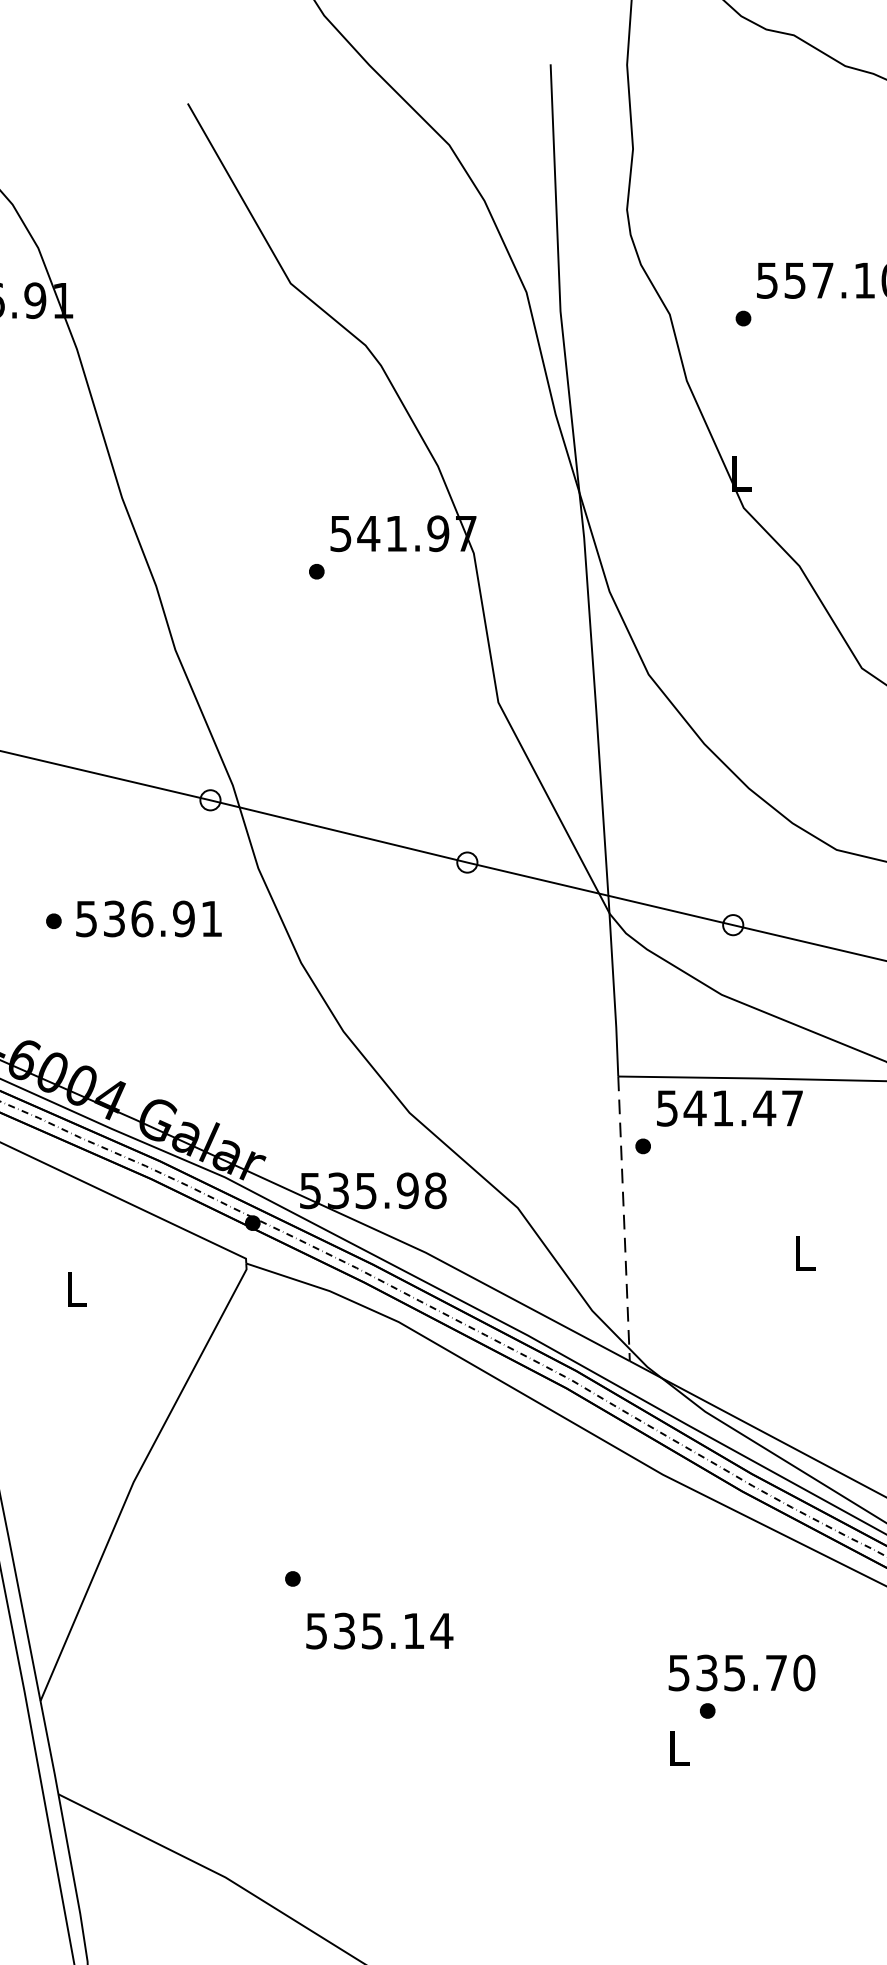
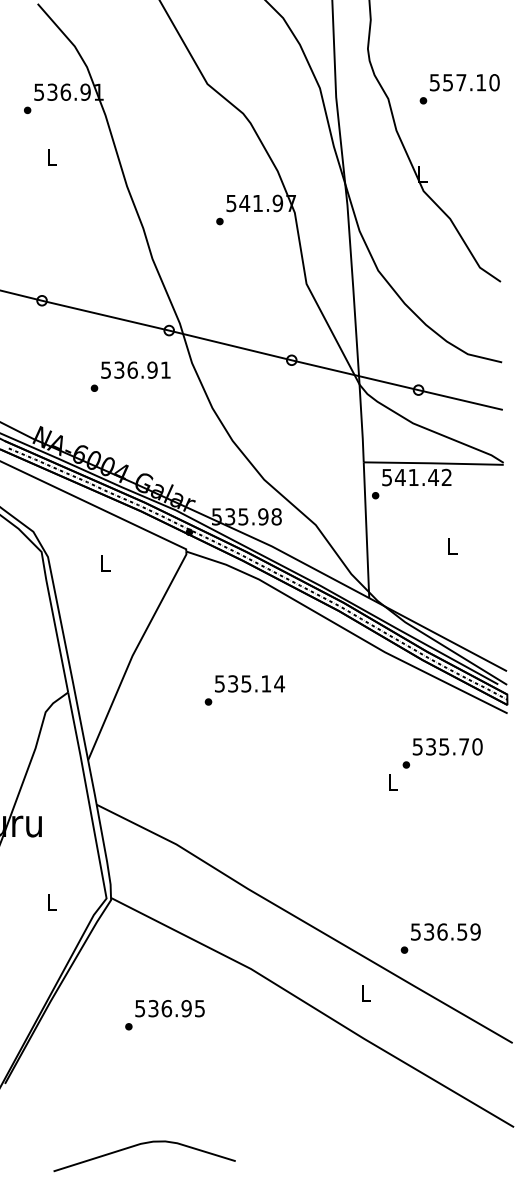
text: (148, 917) -> (135, 369), moved
text: (791, 1106) -> (446, 476), 541.47 -> 541.42
line: (624, 1219) -> (366, 530), dashed -> solid
text: (380, 1630) -> (250, 683), moved
text: (741, 1672) -> (447, 746), moved

